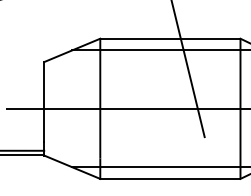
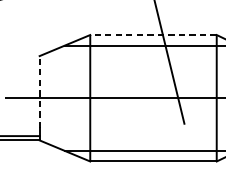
line: (169, 38) -> (152, 34), solid -> dashed
line: (44, 102) -> (39, 92), solid -> dashed

